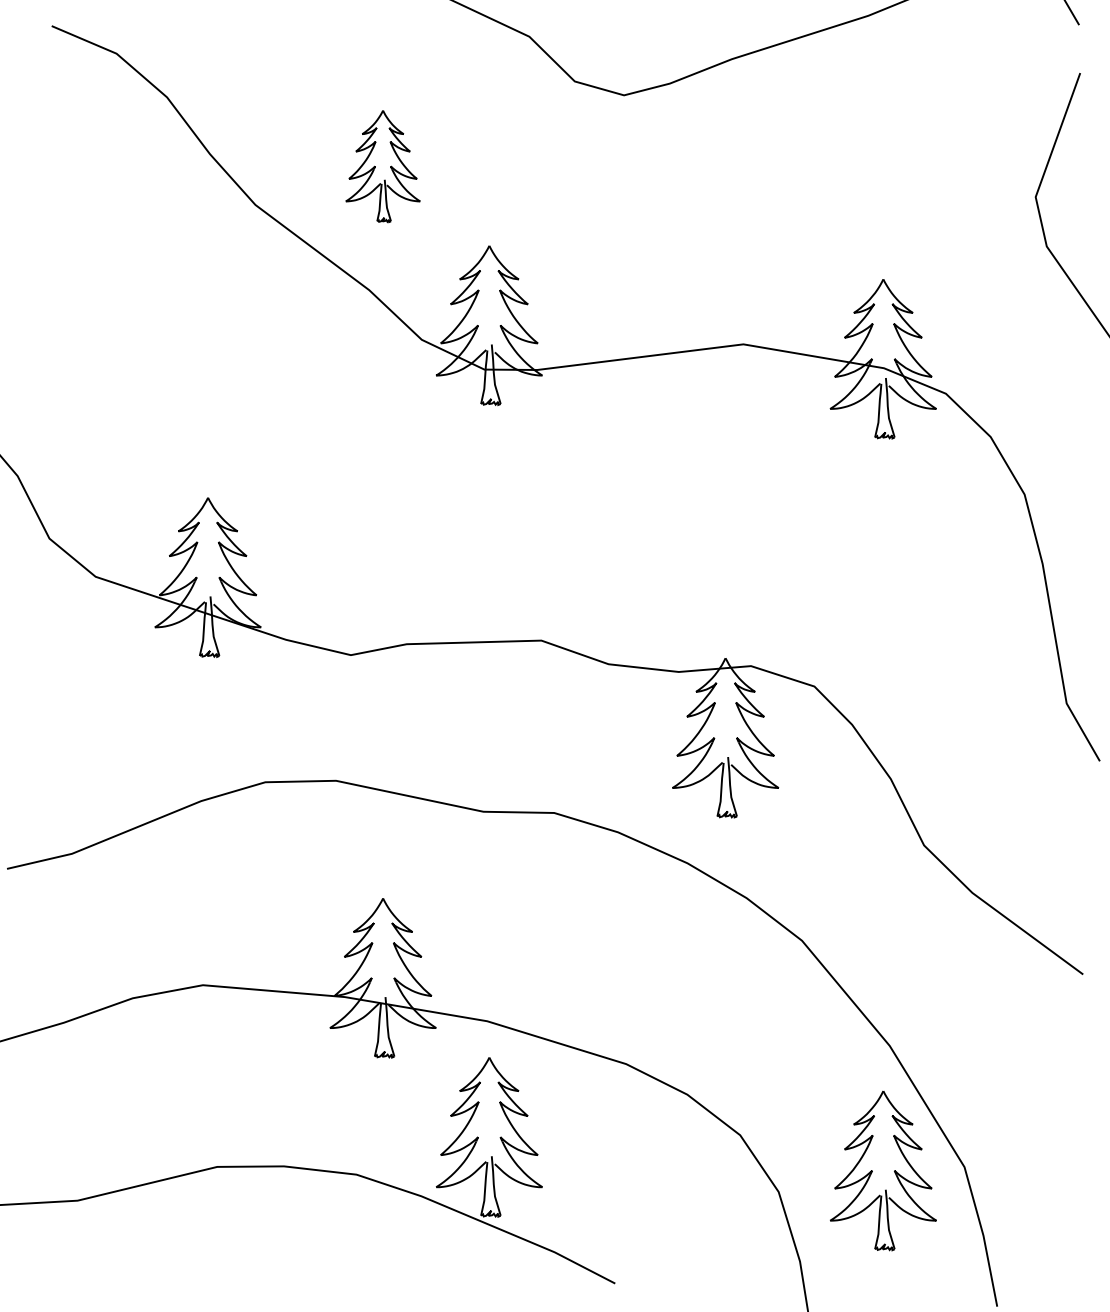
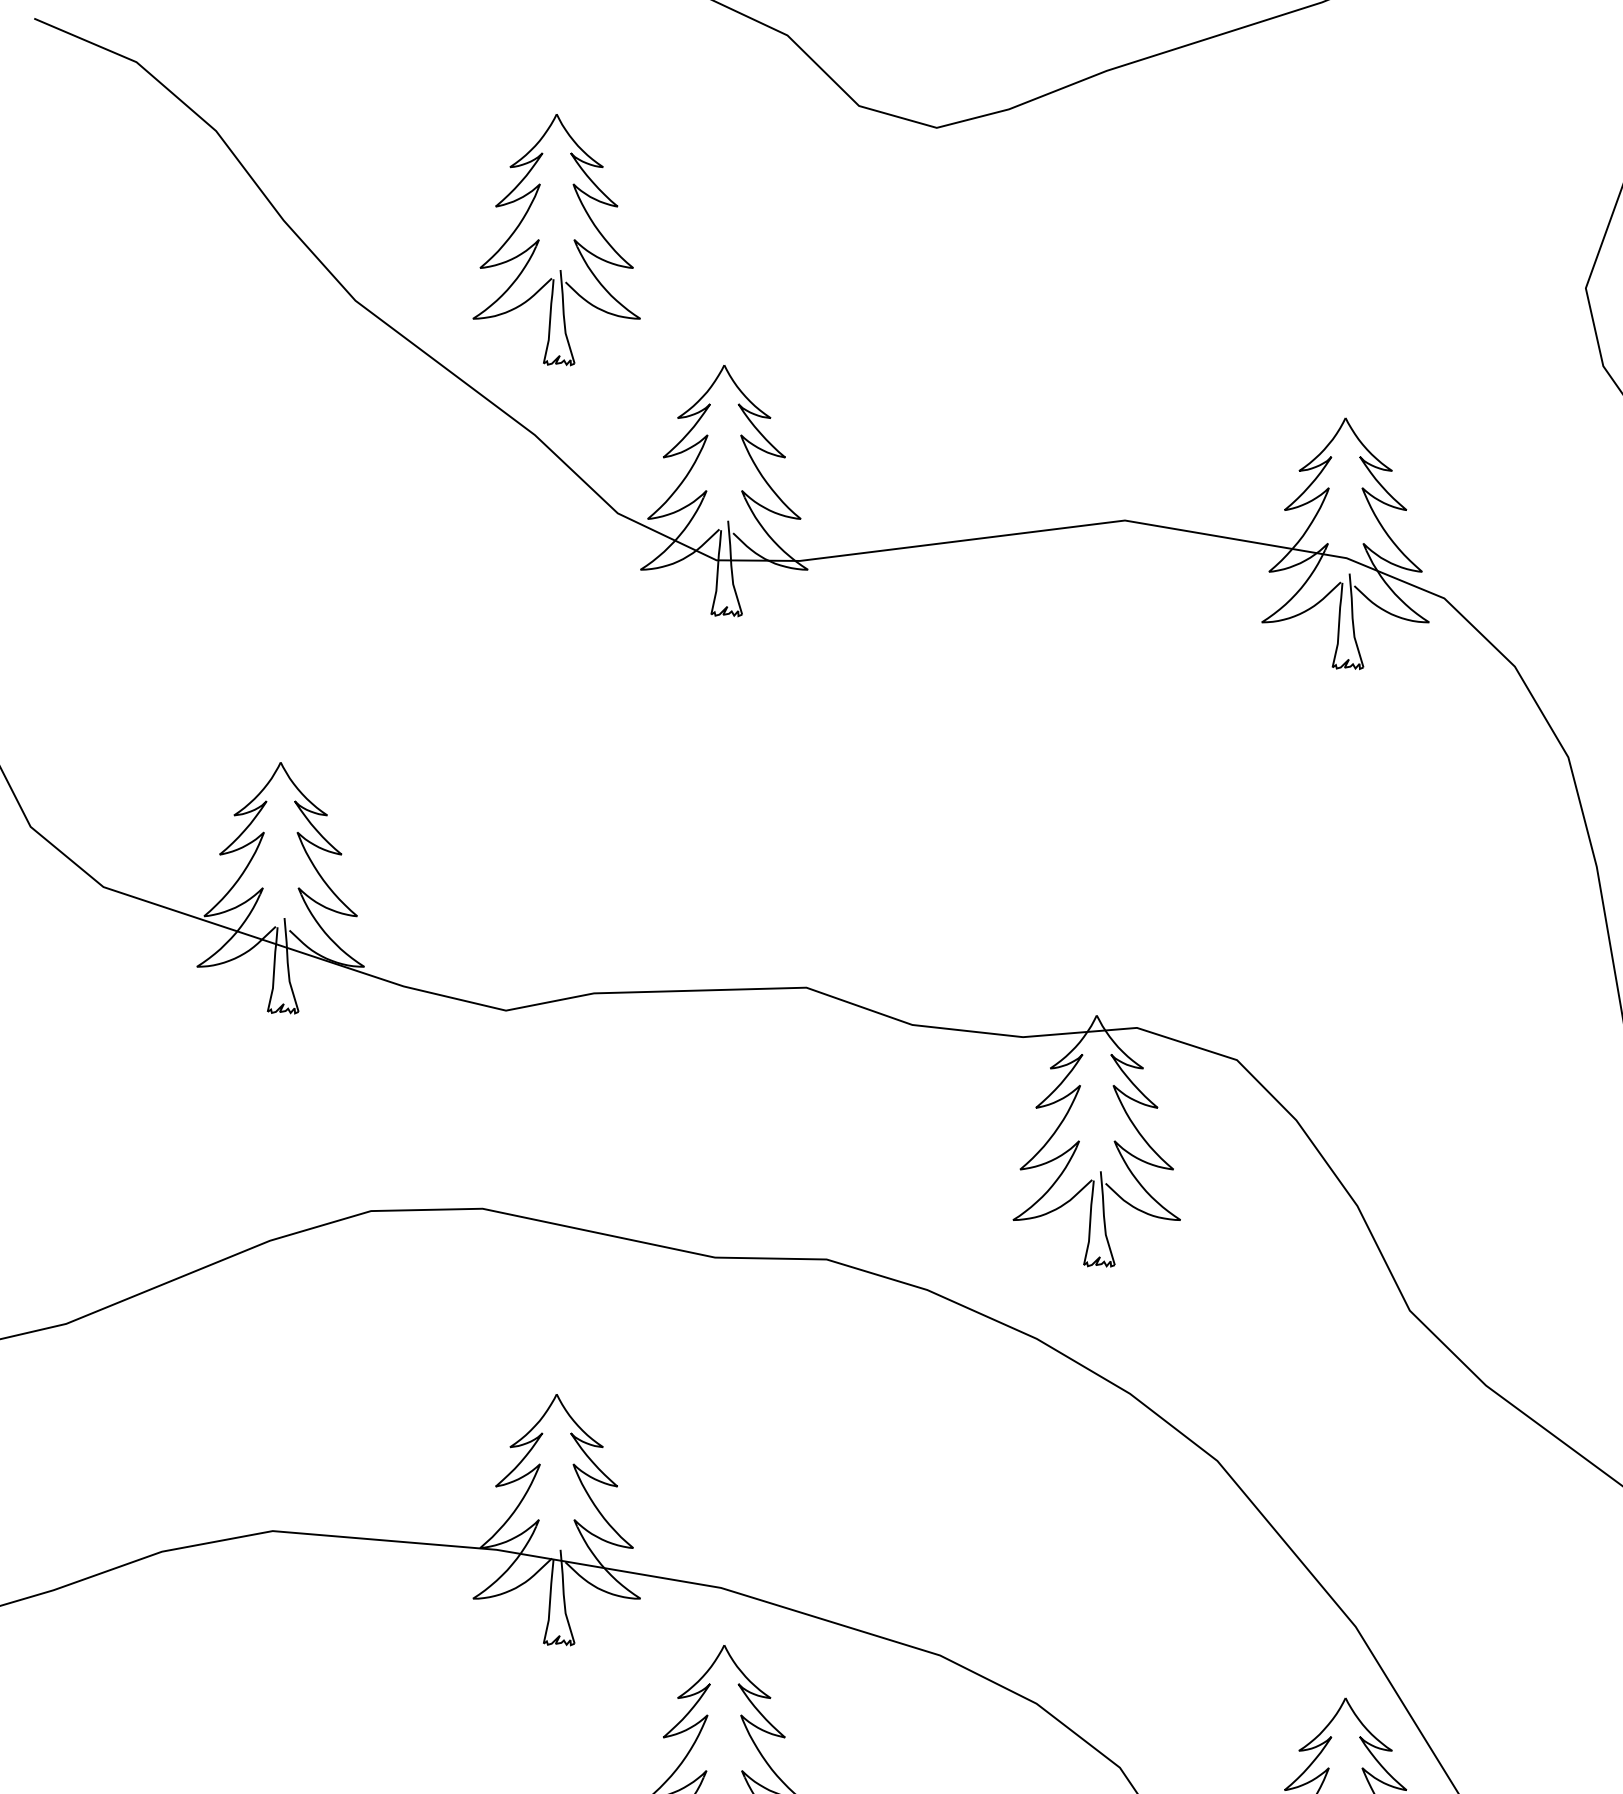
part: (382, 166) -> (555, 240), size x1.43

